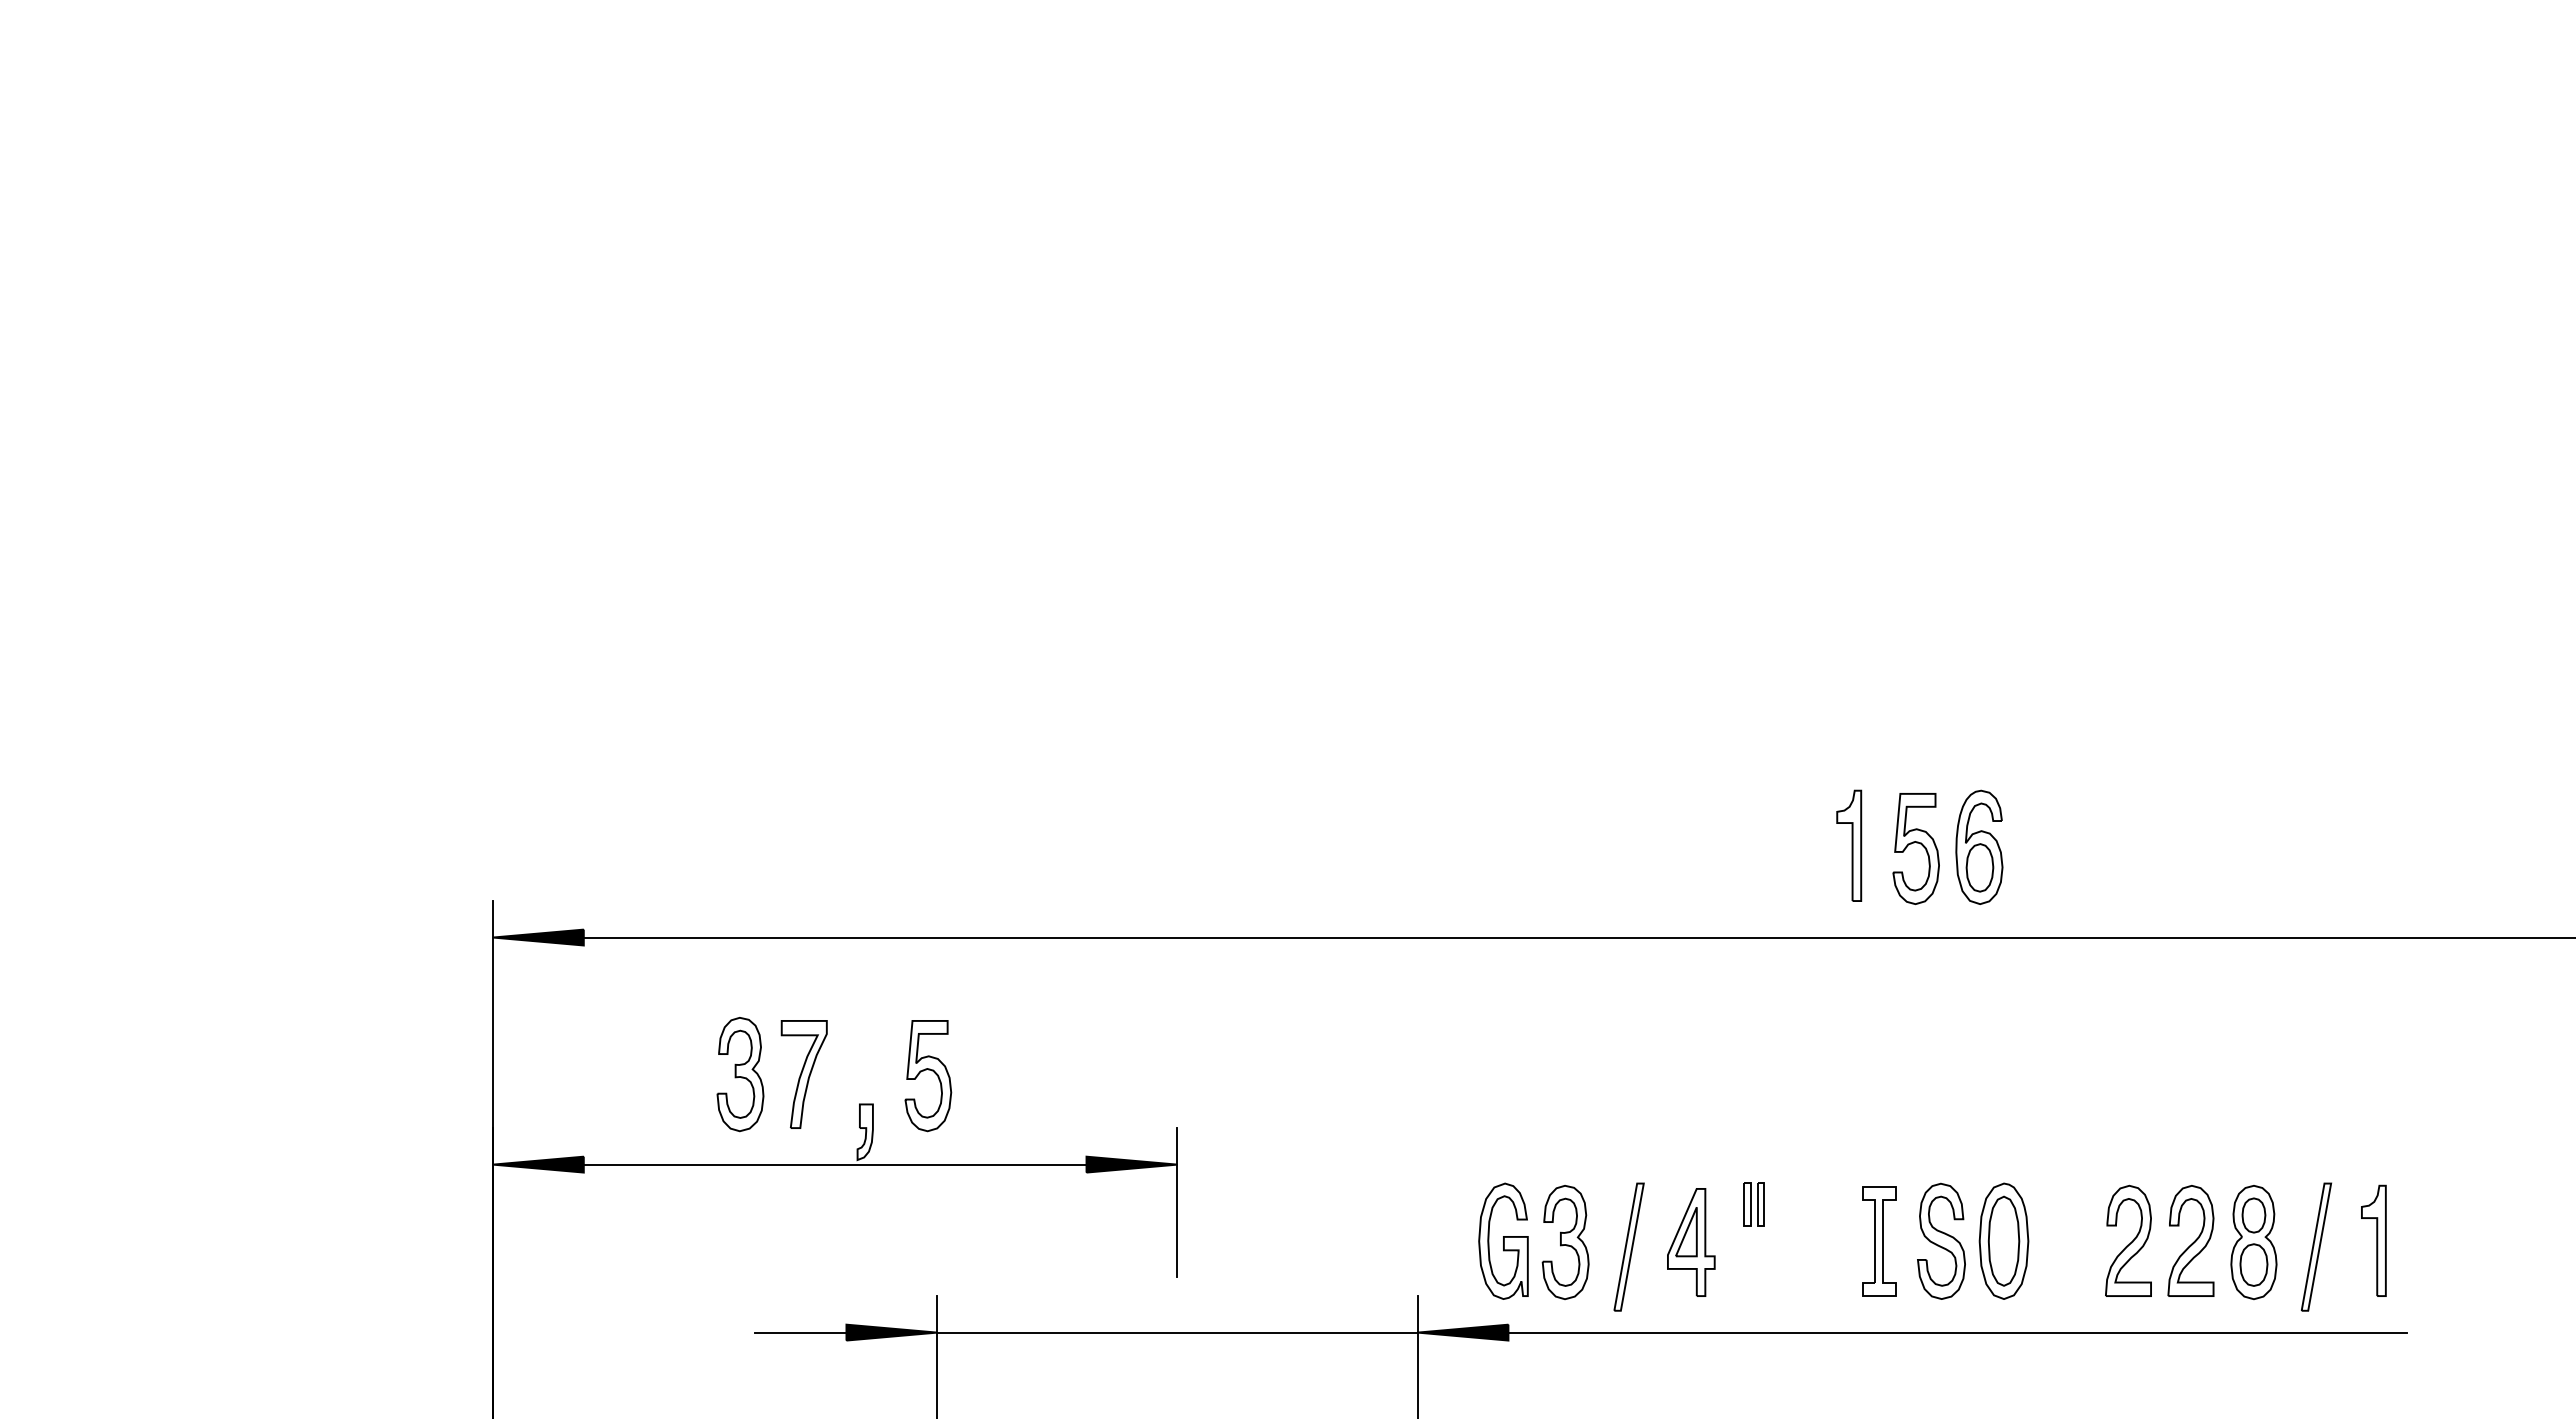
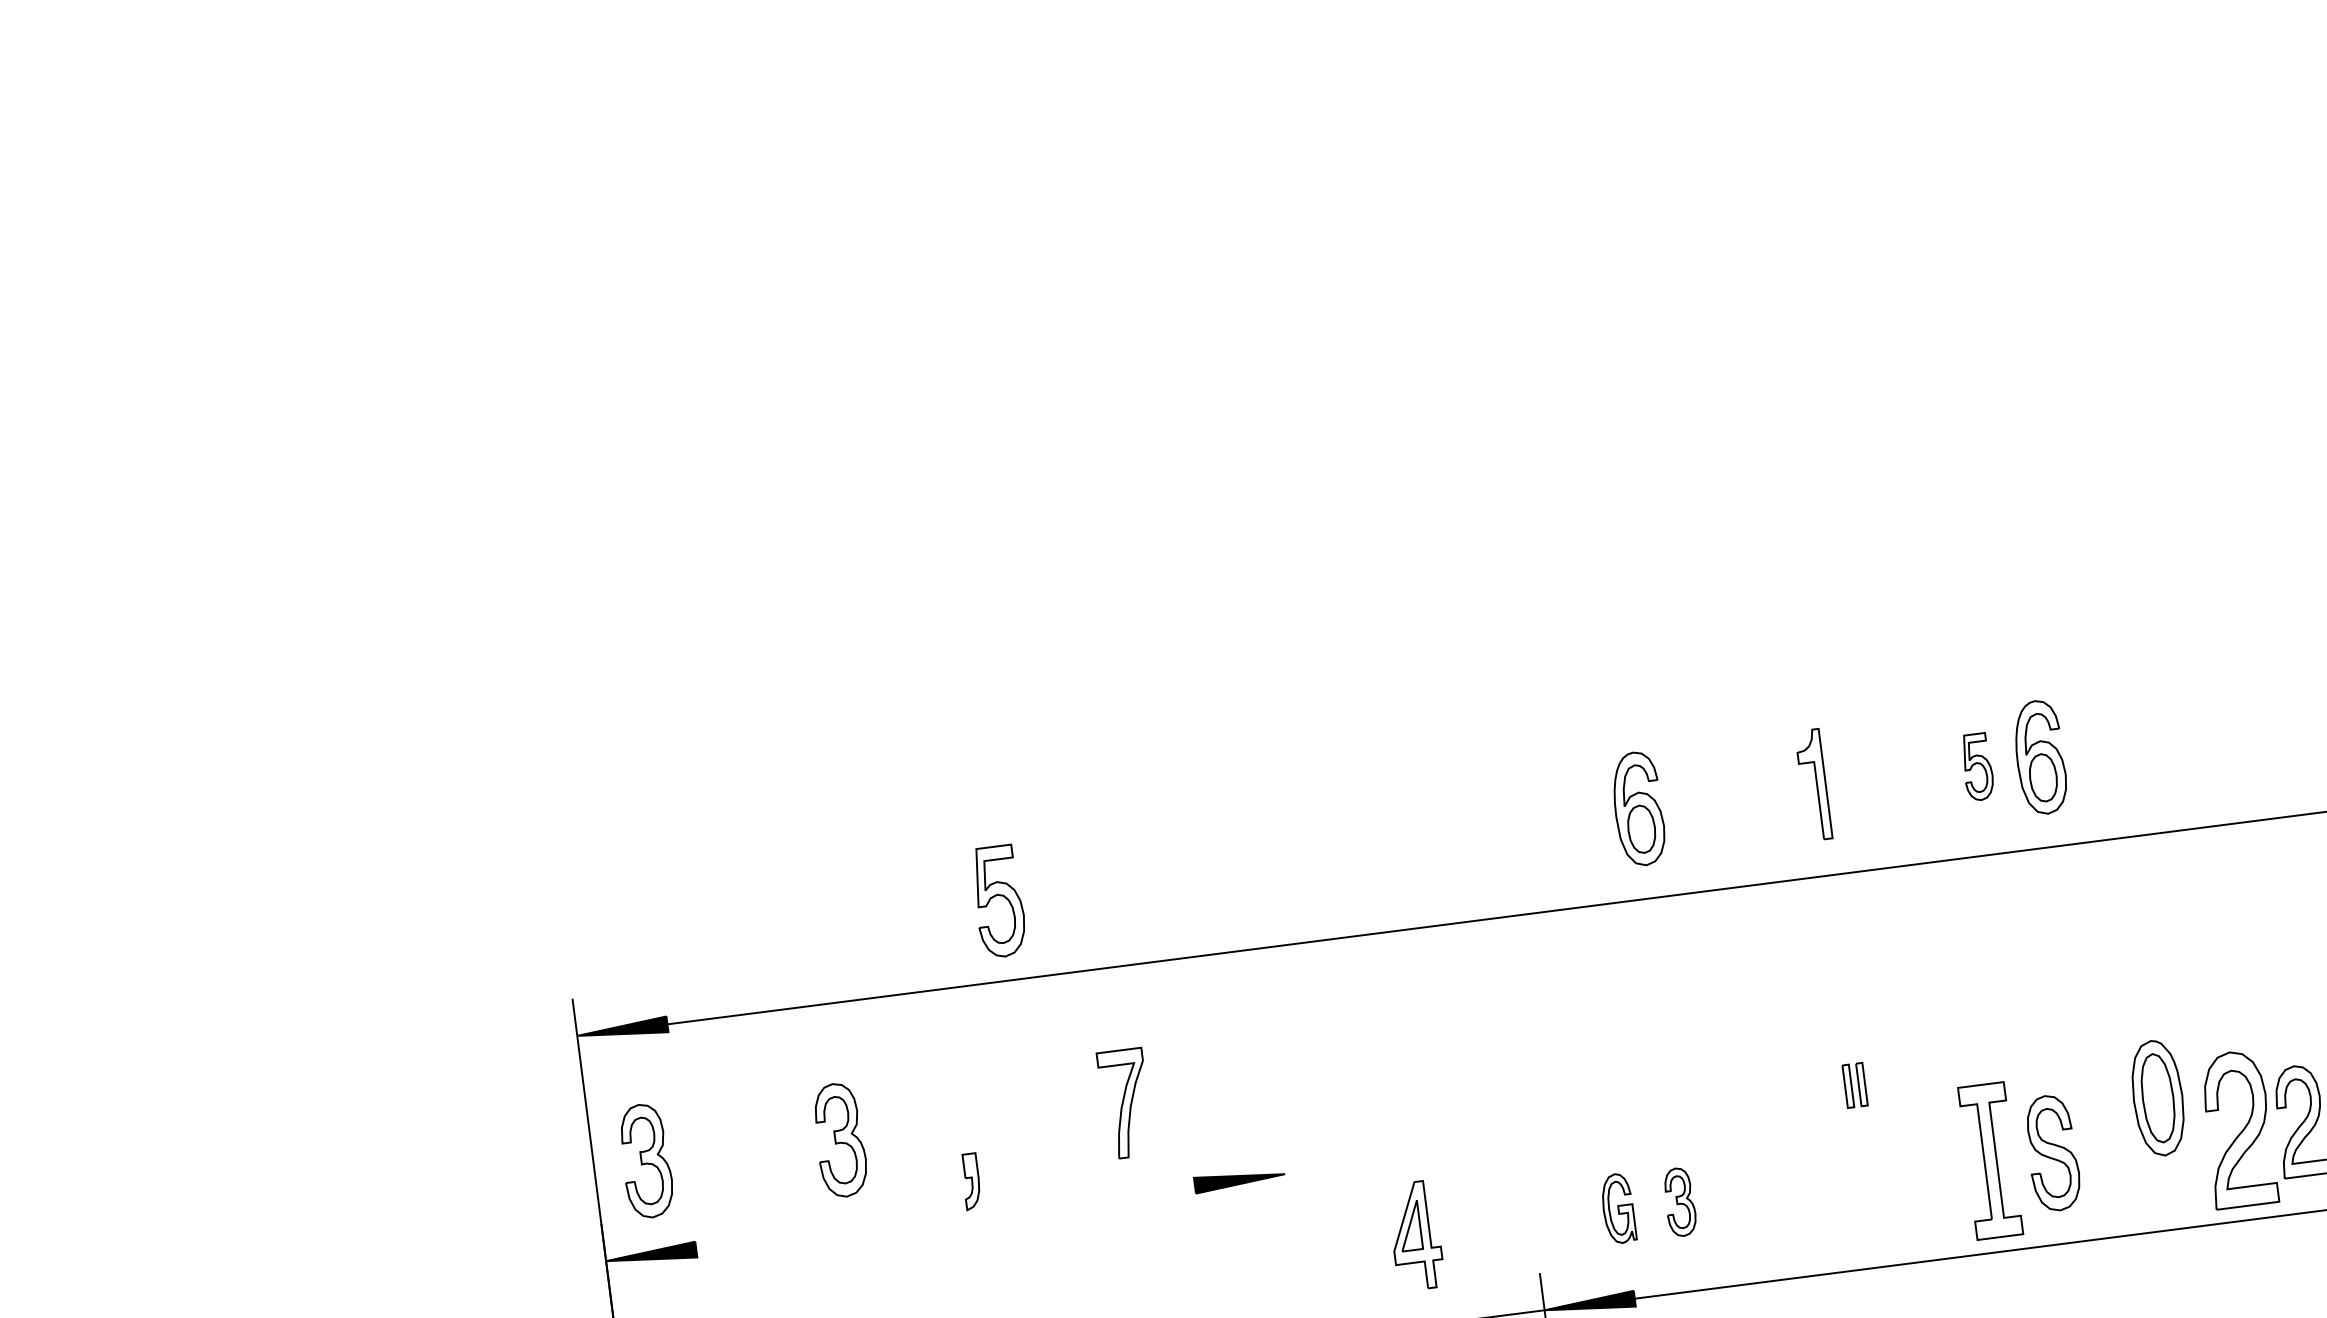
part: (1849, 845) -> (1813, 784), moved
part: (1574, 846) -> (1638, 808), added
part: (1915, 848) -> (1977, 766), size x0.6
part: (545, 1070) -> (646, 1161), added
part: (803, 1074) -> (1124, 1103), moved
part: (928, 1076) -> (999, 902), moved
line: (834, 1164) -> (944, 1217), removed
line: (1177, 1202) -> (1290, 1211), removed
part: (1753, 1204) -> (1854, 1085), moved
part: (1503, 1240) -> (1618, 1207), size x0.6
part: (2003, 1240) -> (2157, 1097), moved
part: (2128, 1240) -> (2238, 1128), size x1.4
part: (1879, 1241) -> (1991, 1161), size x1.4
part: (1565, 1242) -> (1679, 1202), size x0.6
part: (1691, 1242) -> (1416, 1235), moved
part: (1628, 1246) -> (1742, 1198), removed

